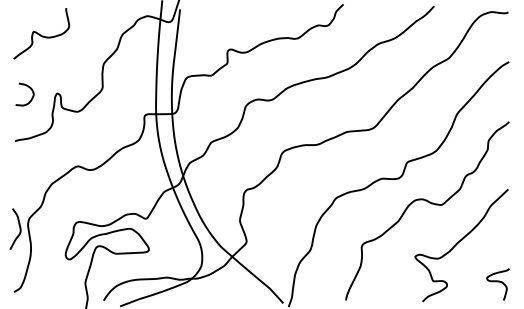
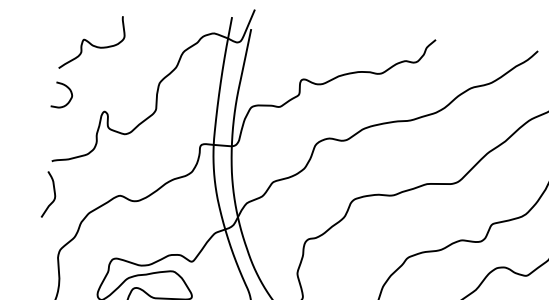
curve: (31, 97) -> (69, 99), moved
curve: (19, 228) -> (53, 194), moved

